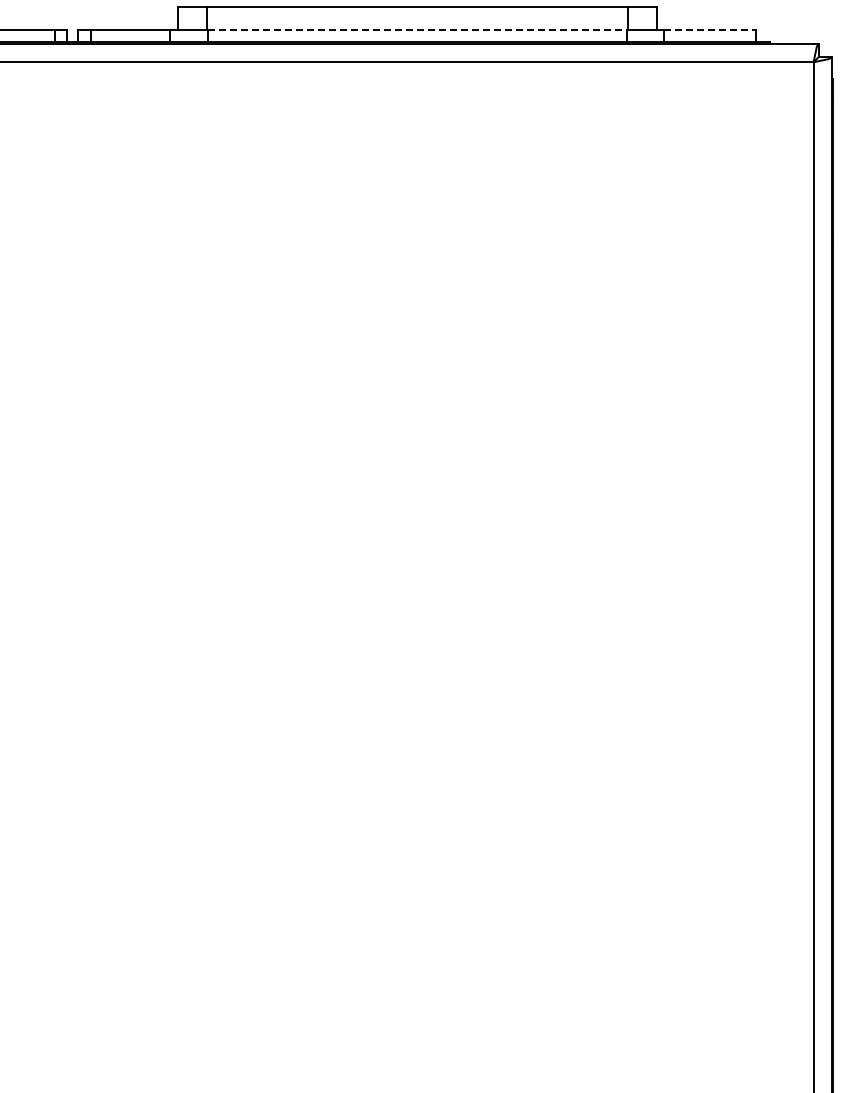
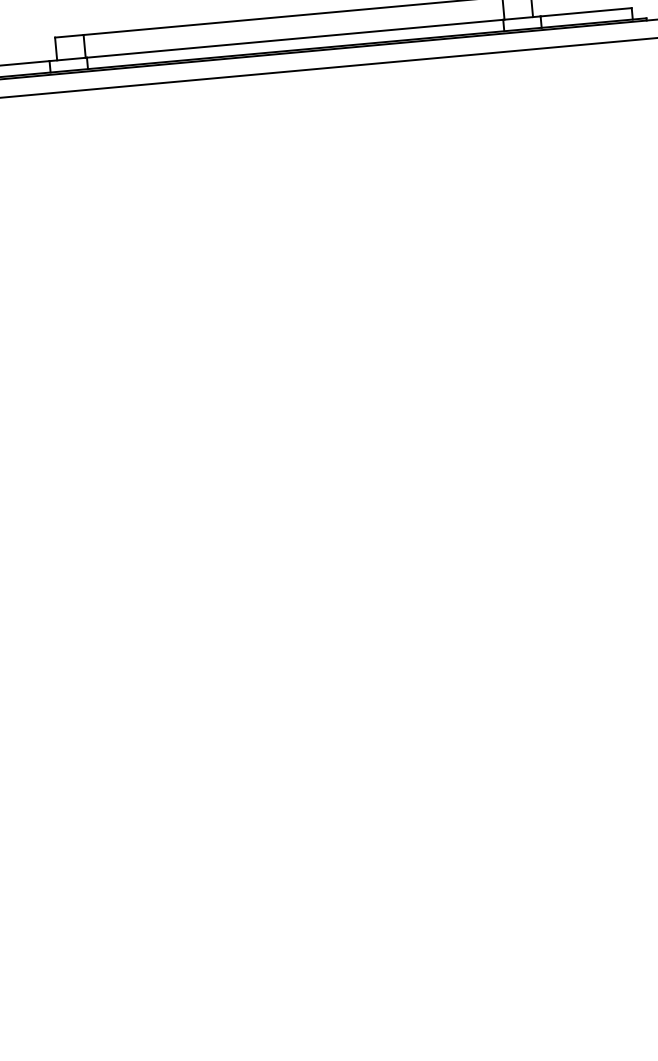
line: (417, 30) -> (295, 39), dashed -> solid
line: (710, 30) -> (586, 12), dashed -> solid

